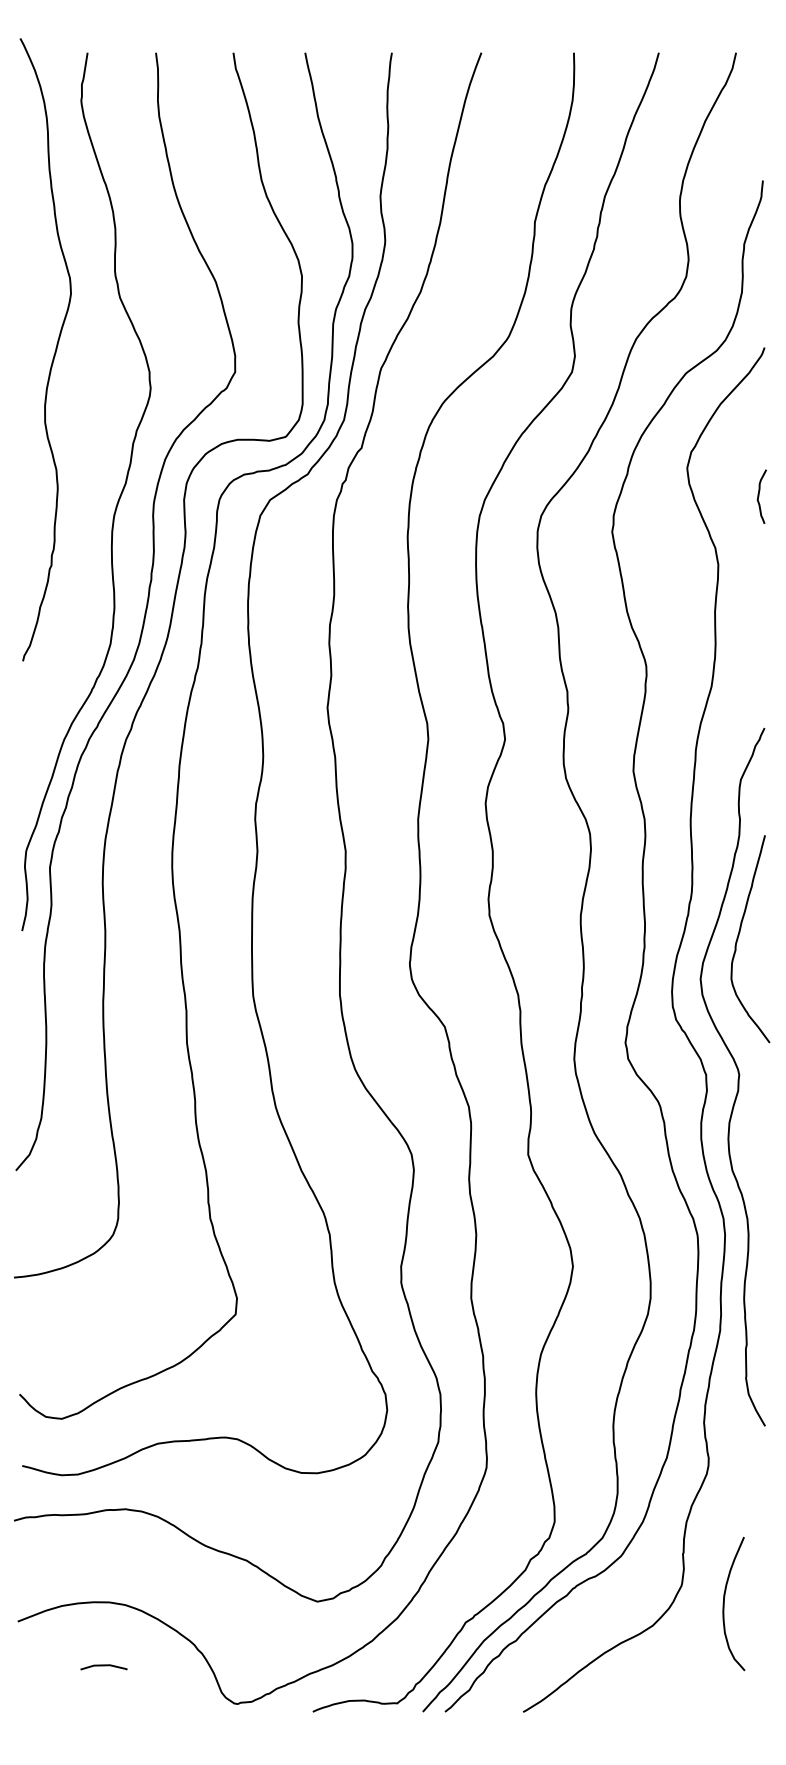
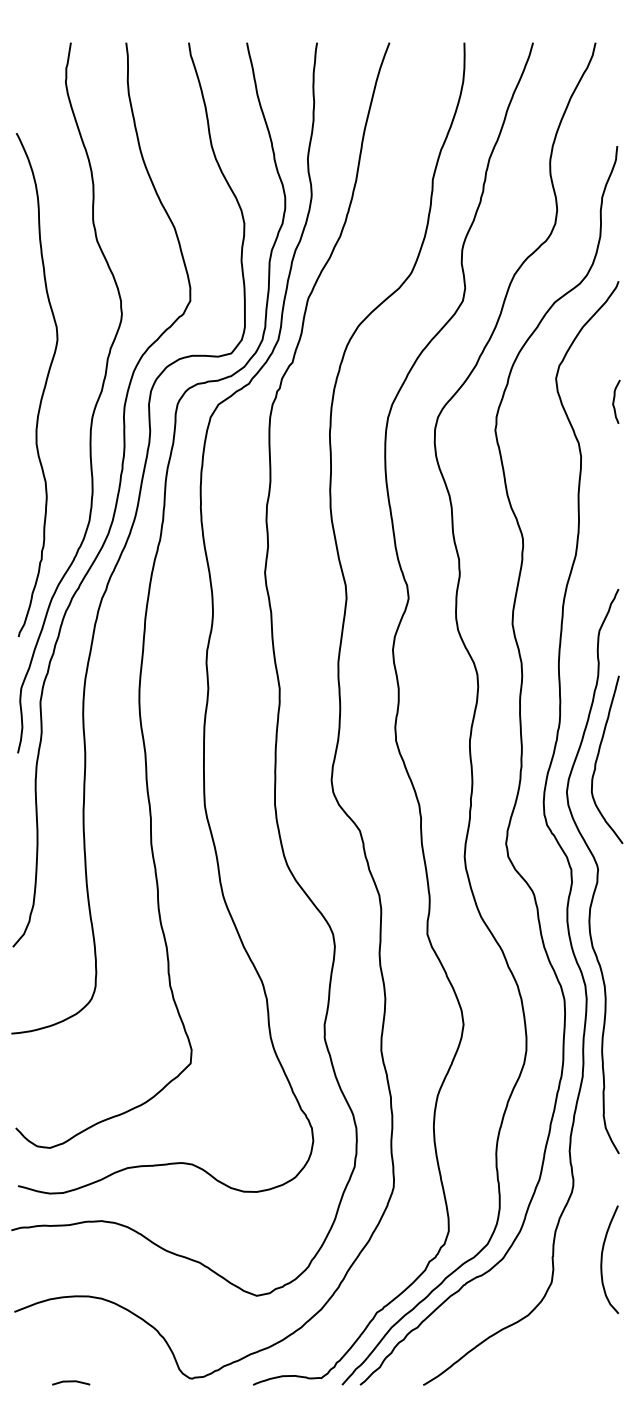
curve: (53, 354) -> (43, 388), moved
curve: (724, 1603) -> (602, 1259), moved
line: (104, 1666) -> (71, 1382), moved

